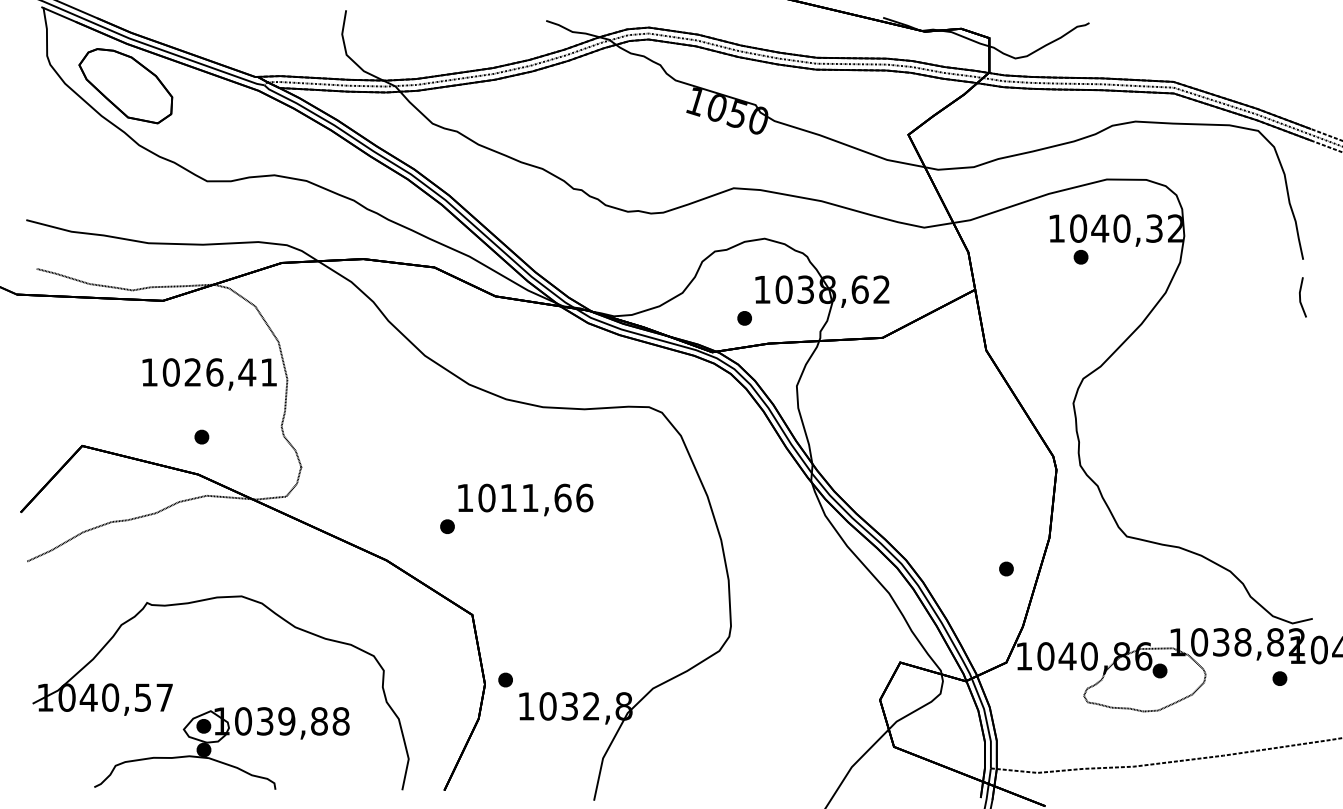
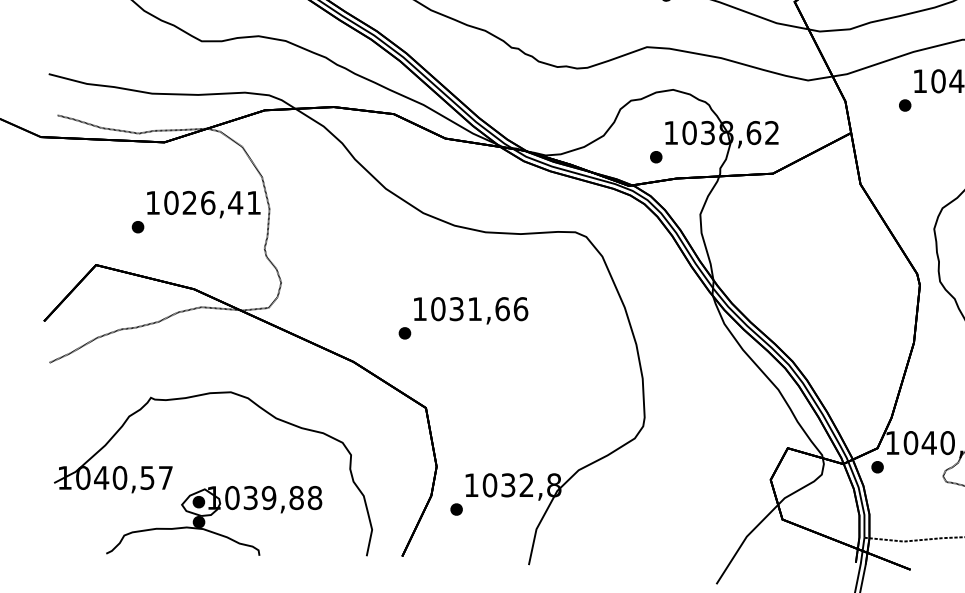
part: (1080, 257) -> (904, 105), moved
part: (201, 436) -> (137, 226), moved
text: (508, 497) -> (456, 308), 1011,66 -> 1031,66
part: (1006, 568) -> (877, 466), moved
part: (505, 679) -> (456, 509), moved

